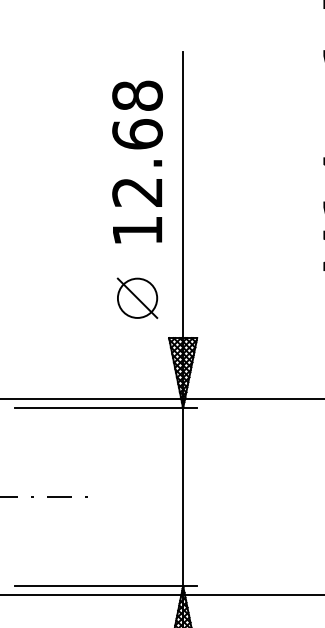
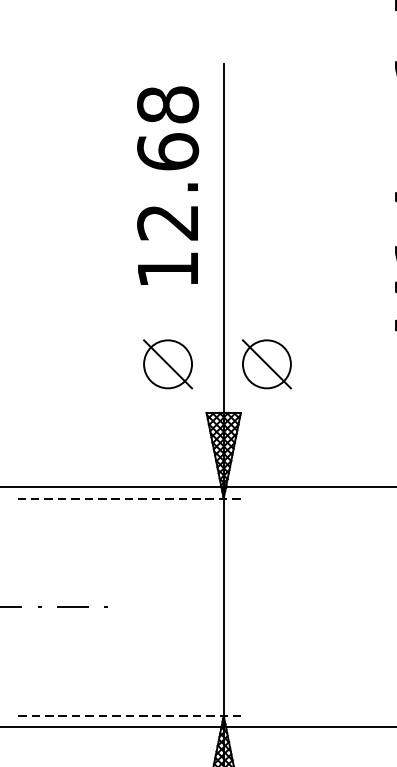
text: (137, 161) -> (167, 185), moved
part: (218, 297) -> (266, 363), added
line: (105, 408) -> (128, 498), solid -> dashed
line: (106, 586) -> (130, 716), solid -> dashed

